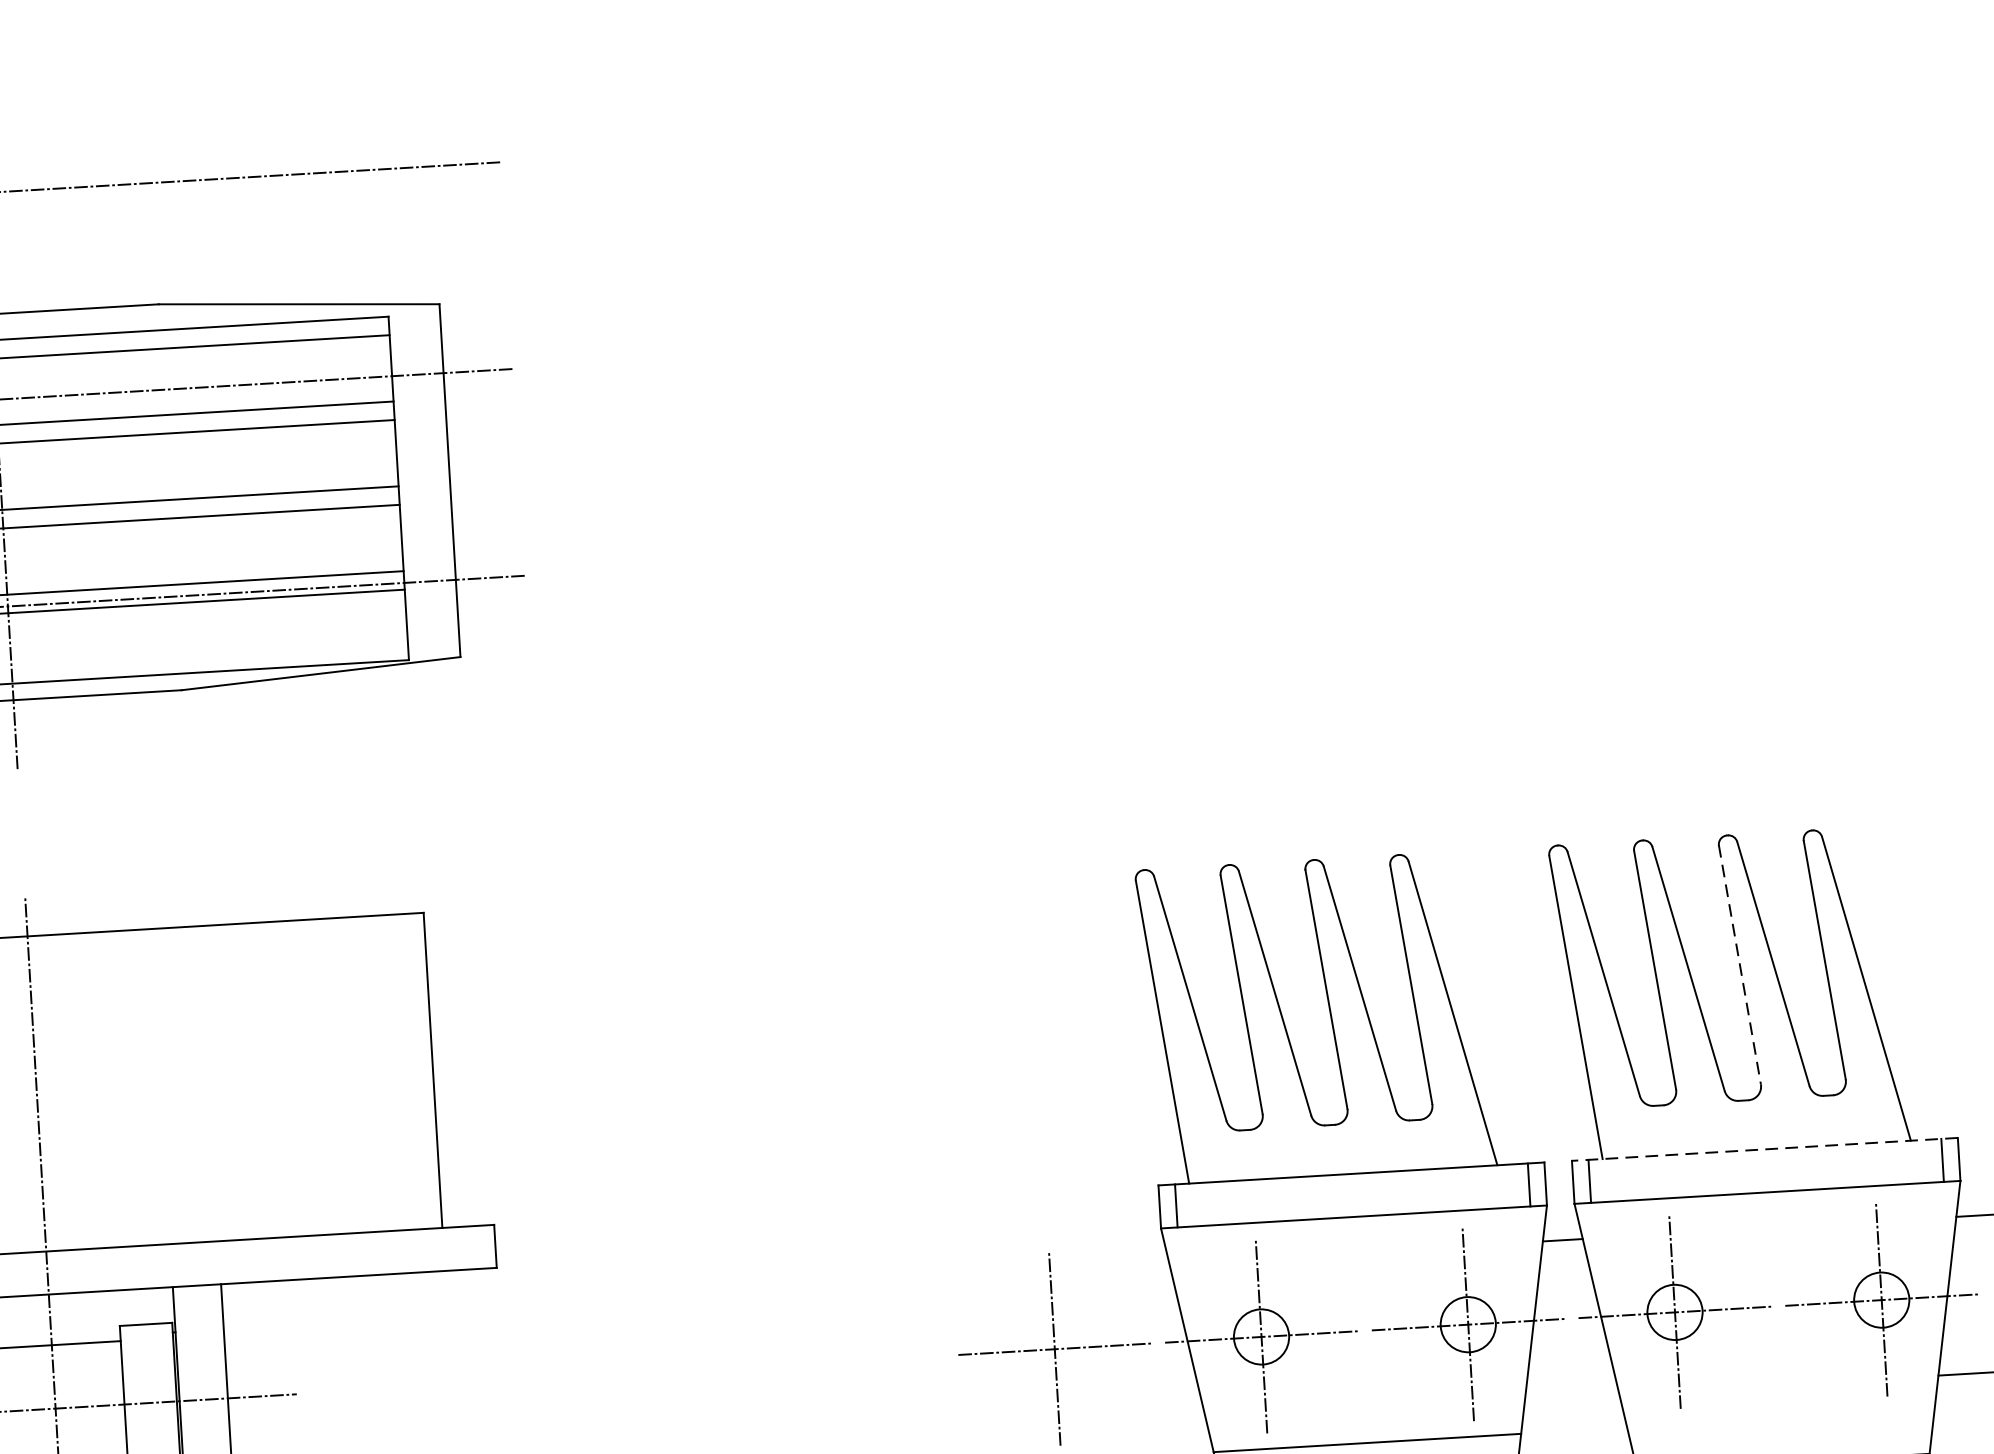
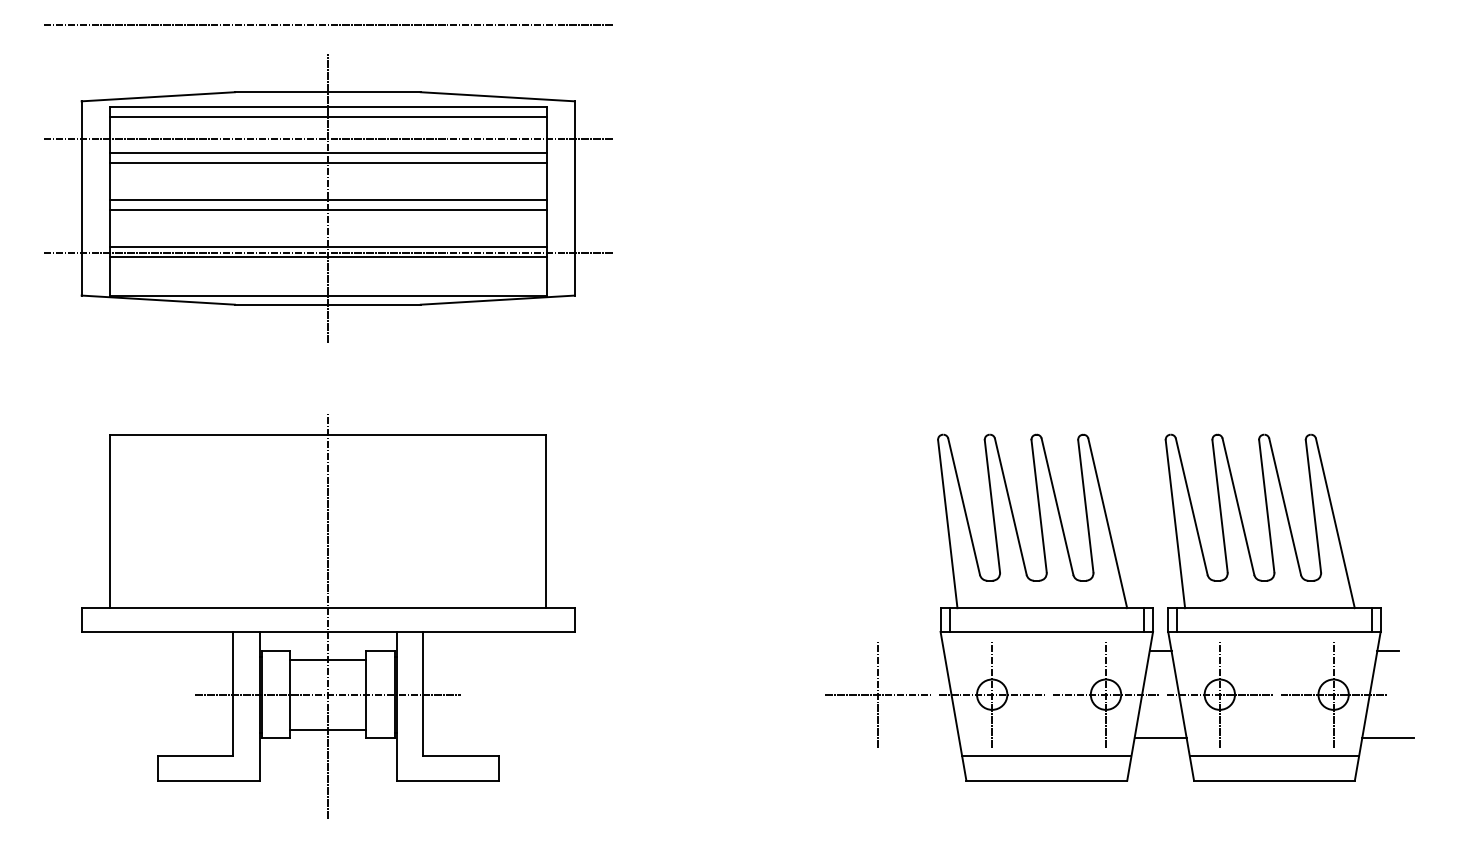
line: (1739, 965) -> (1266, 506), dashed -> solid
line: (1763, 1150) -> (1273, 608), dashed -> solid
line: (1571, 1396) -> (1160, 737), added
line: (1781, 1418) -> (1274, 756), added

